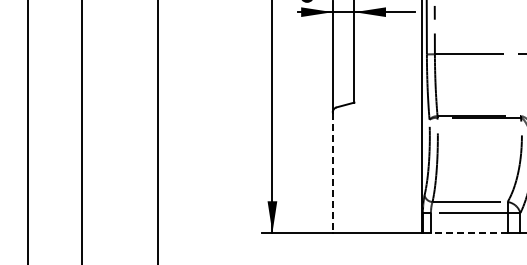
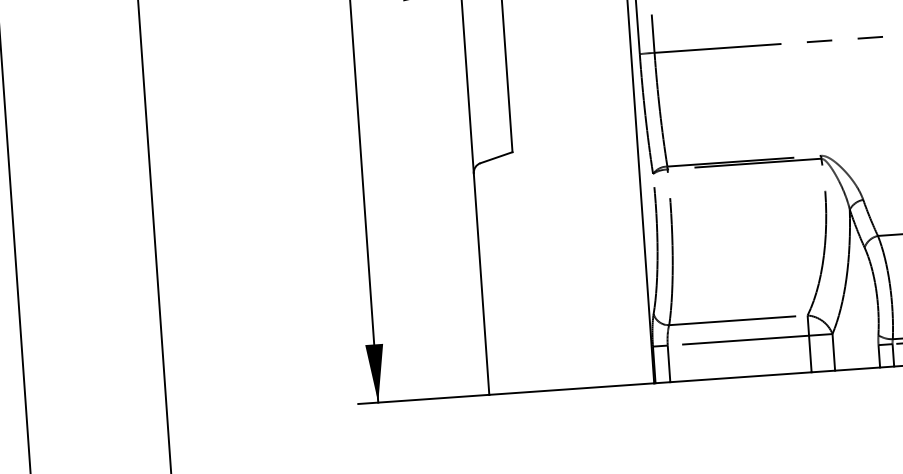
line: (332, 173) -> (481, 285), dashed -> solid
line: (468, 232) -> (739, 376), dashed -> solid

